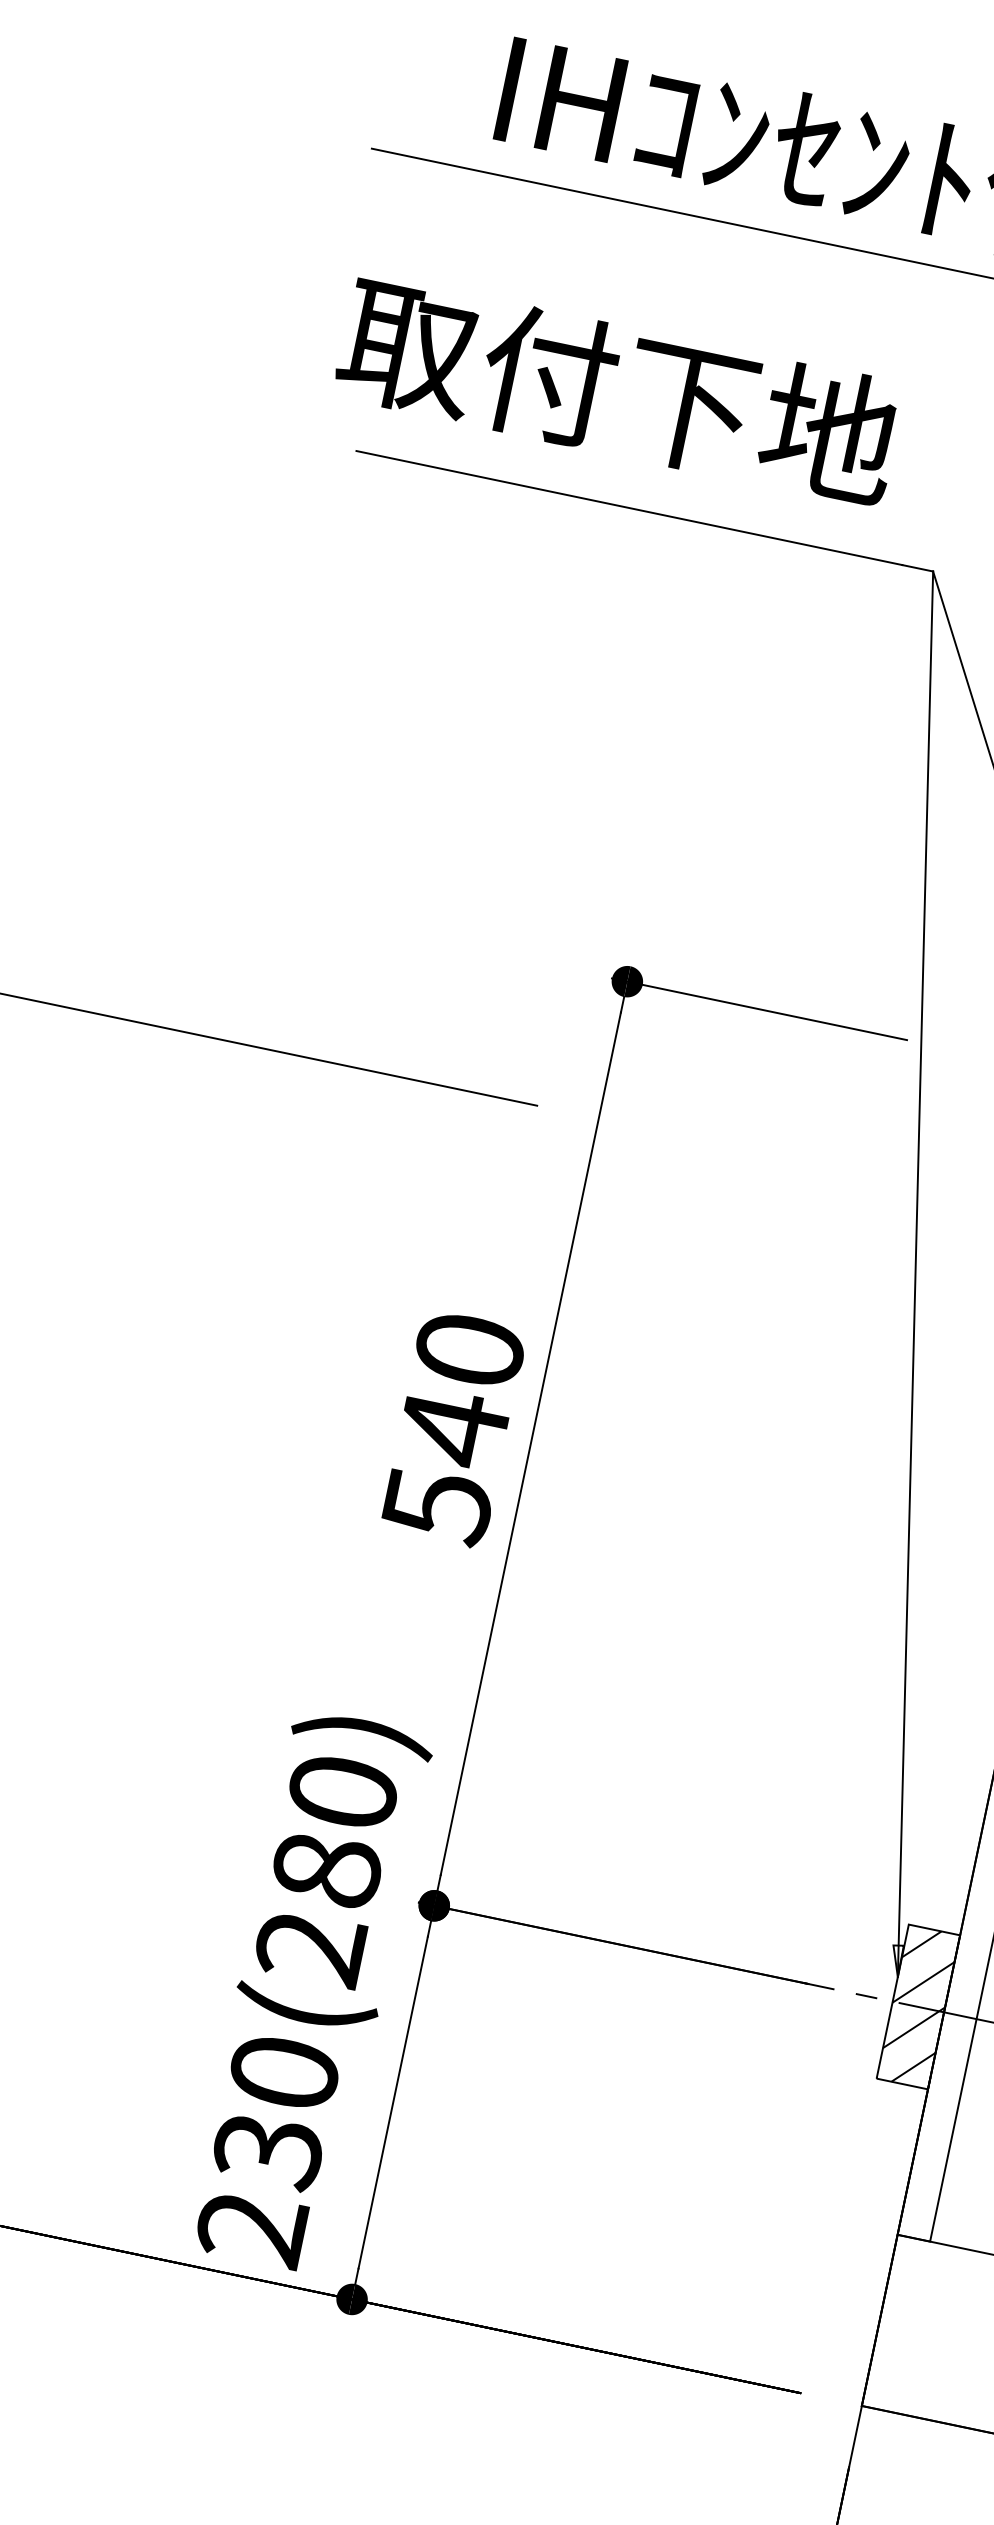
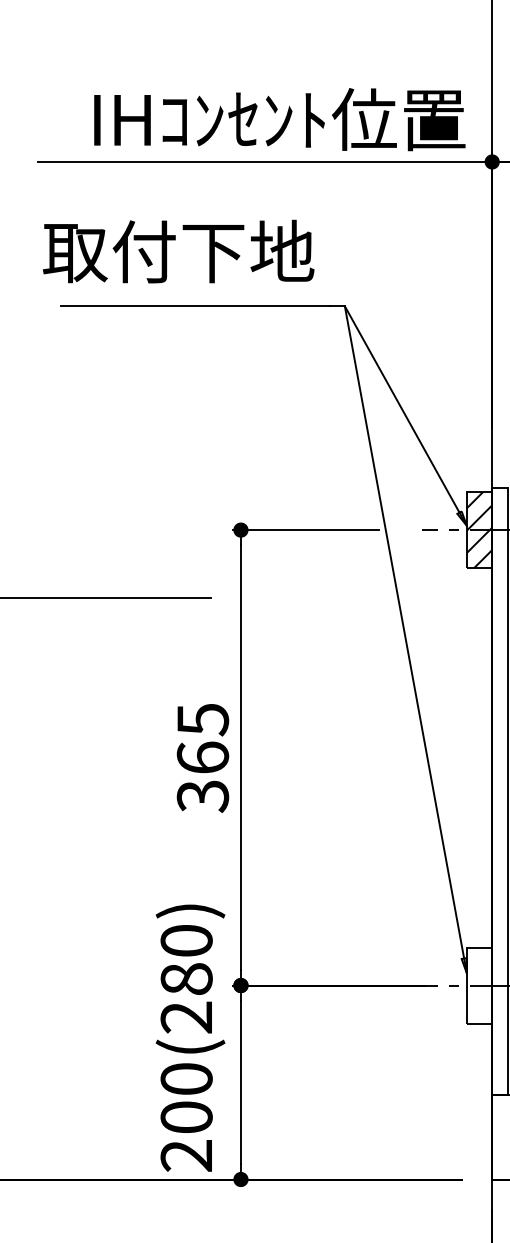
text: (452, 1428) -> (202, 758), 540 -> 365
hatch: (918, 2006) -> (479, 985), removed
text: (267, 2150) -> (186, 1117), 230(280) -> 200(280)

